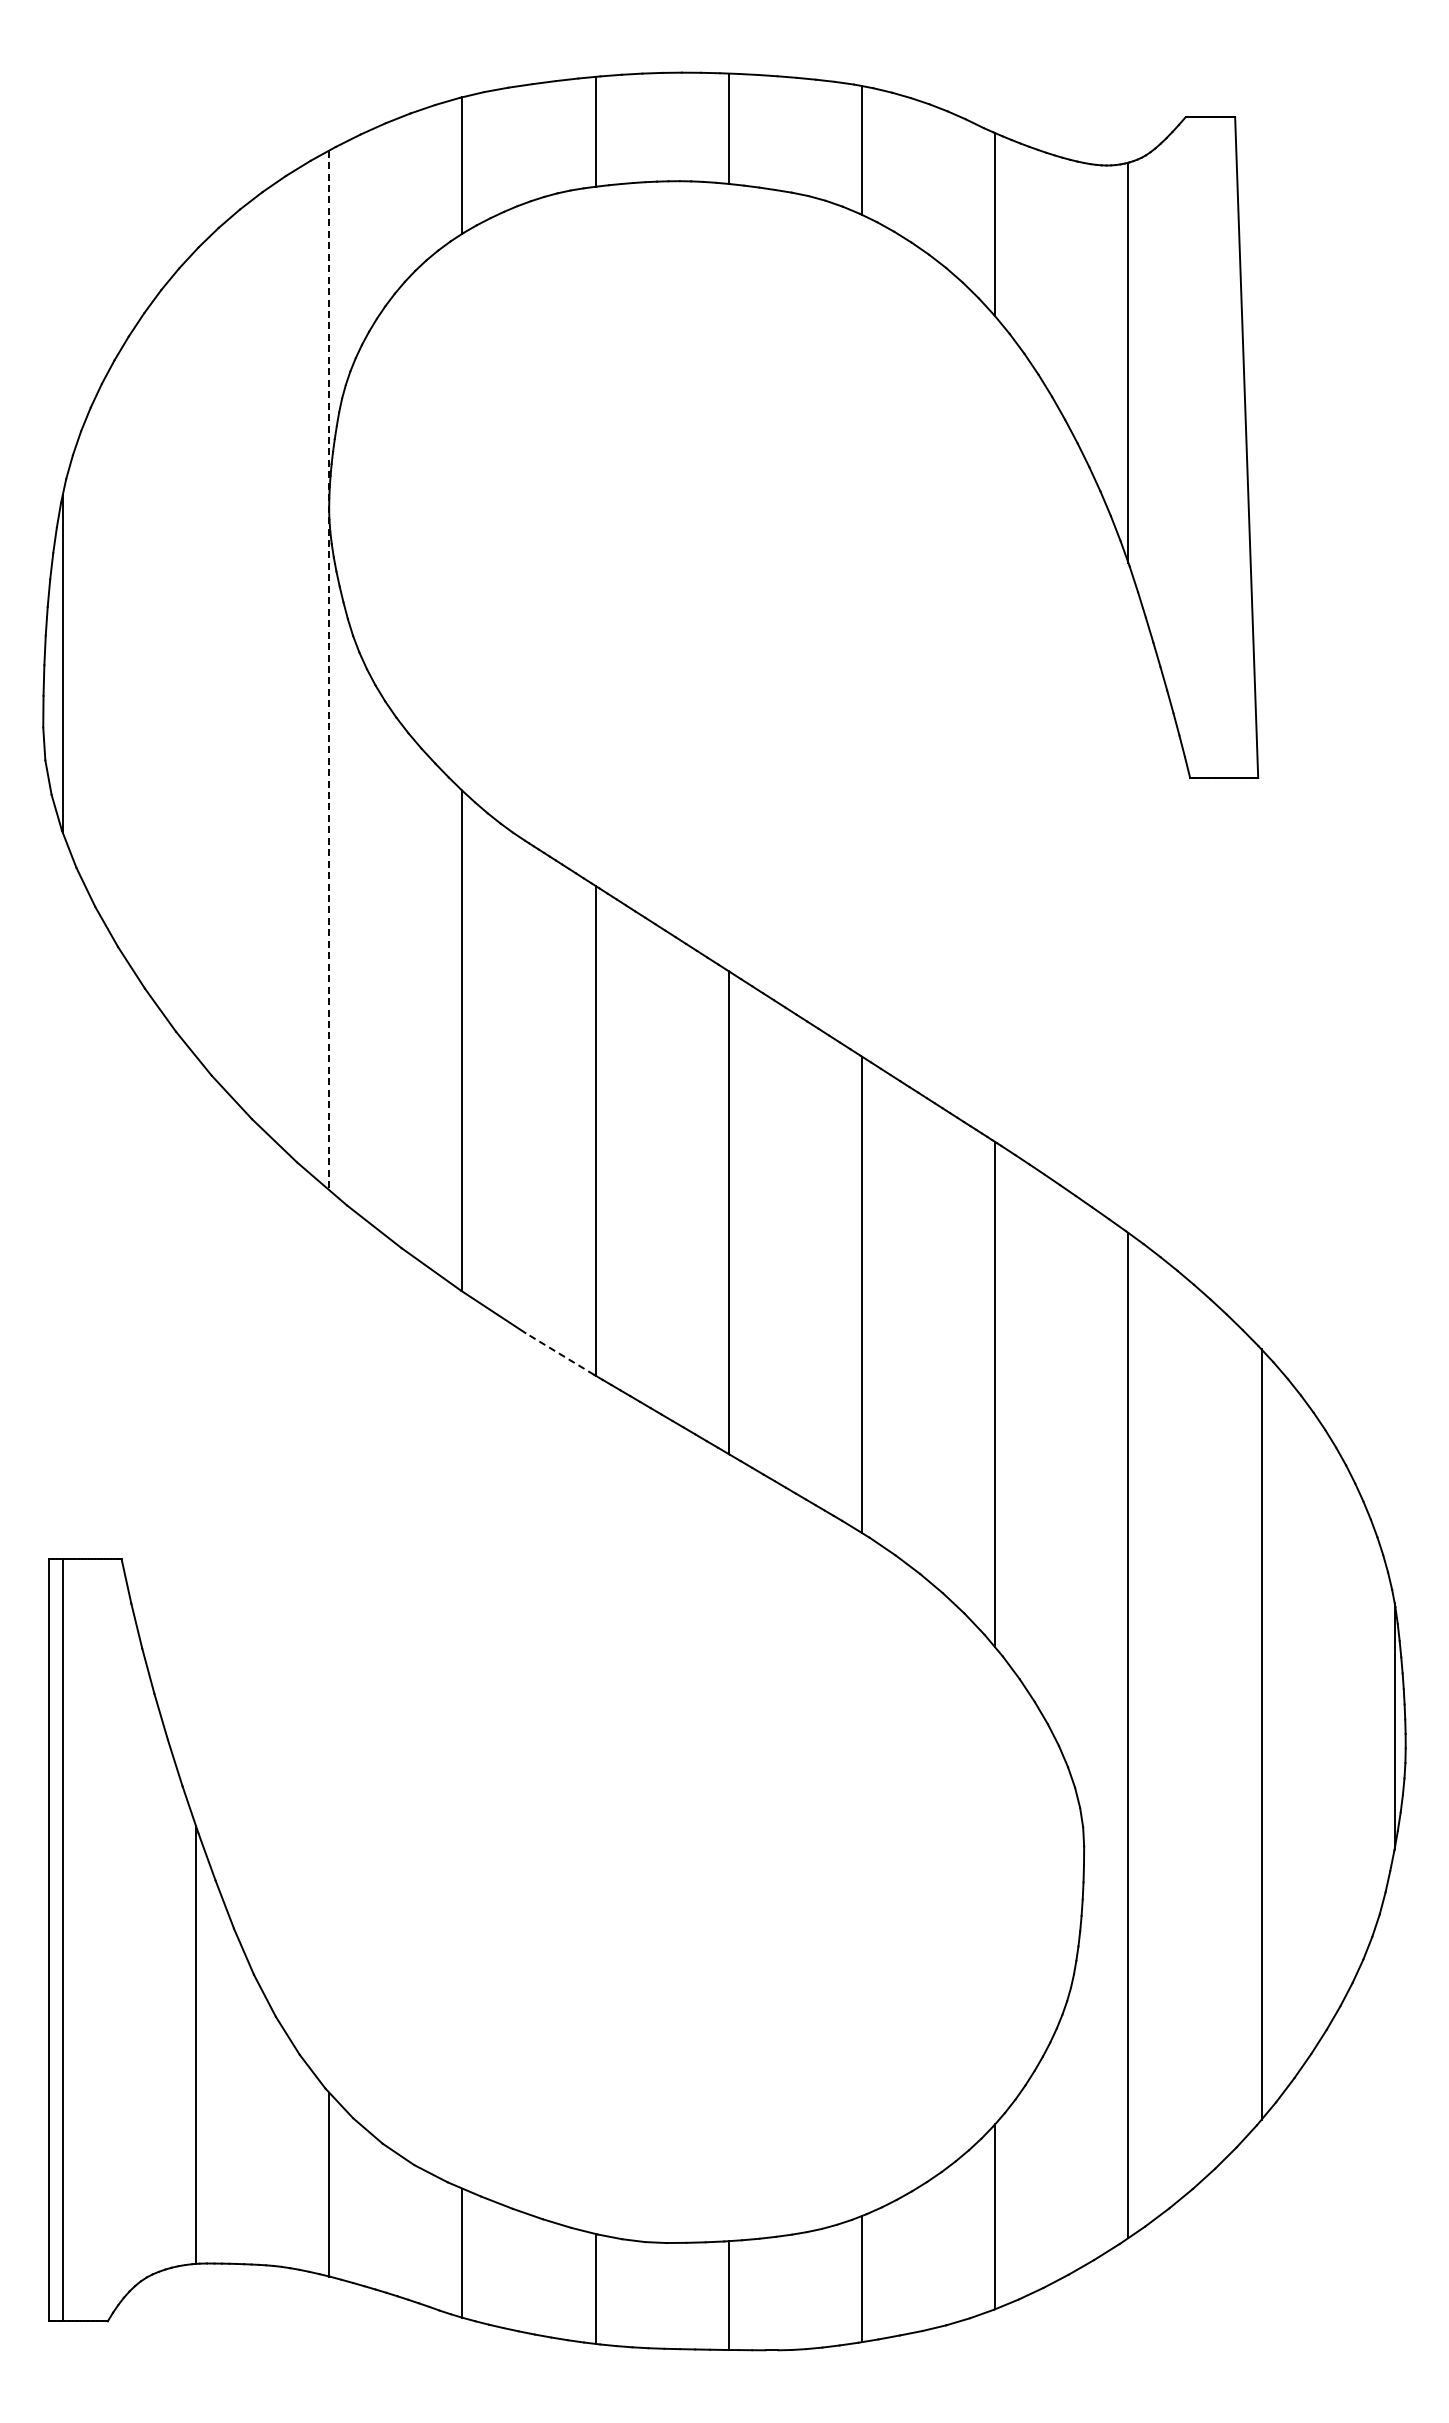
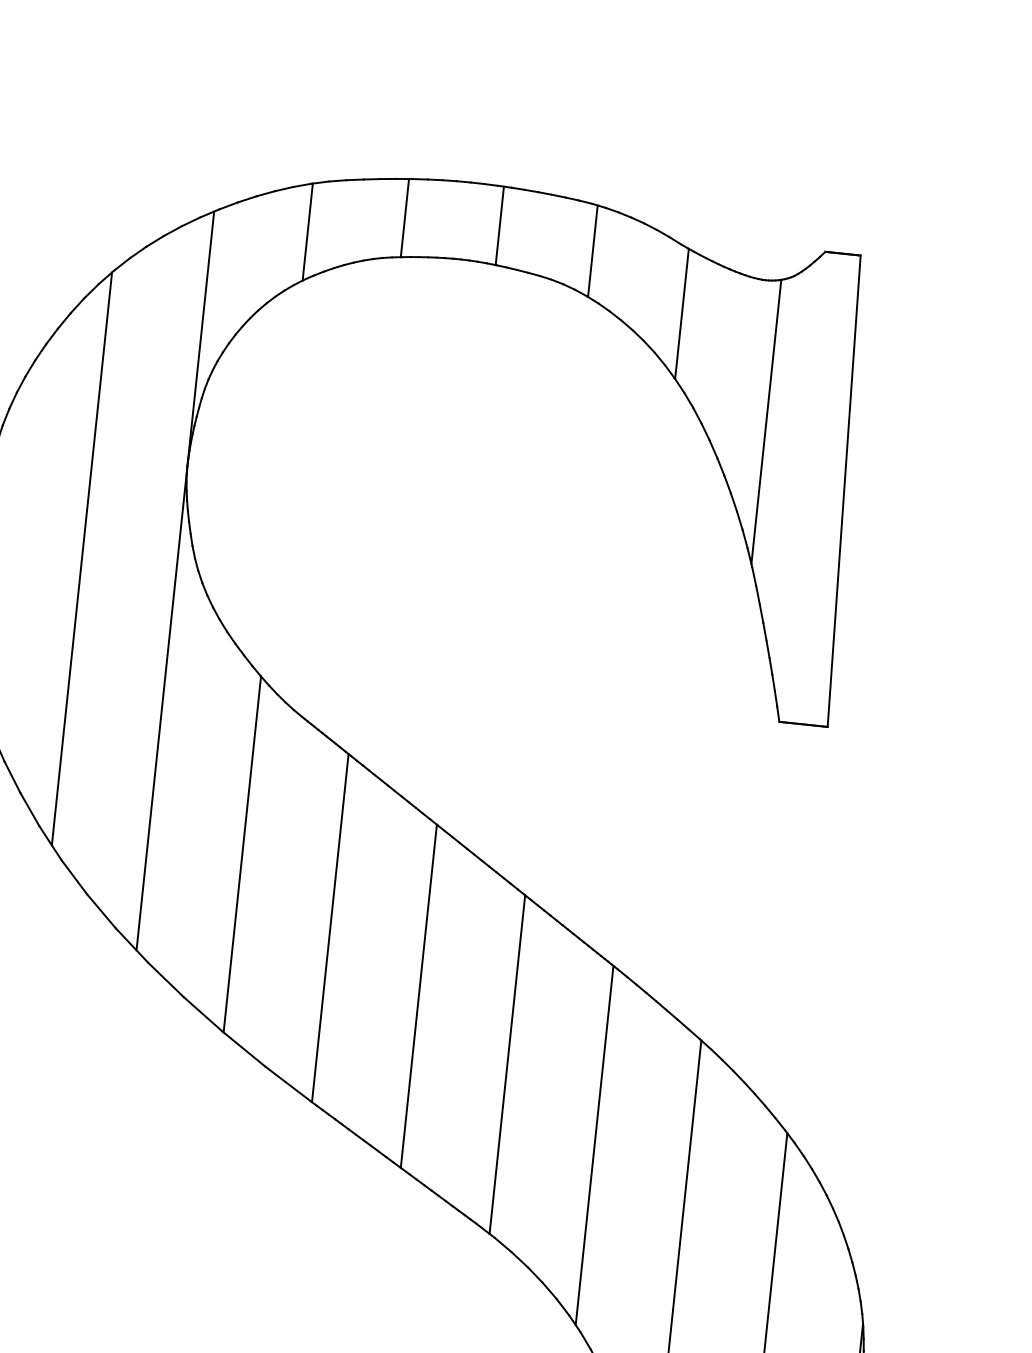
line: (195, 653) -> (81, 559), added
line: (329, 670) -> (175, 581), dashed -> solid
line: (559, 1353) -> (288, 1083), dashed -> solid

